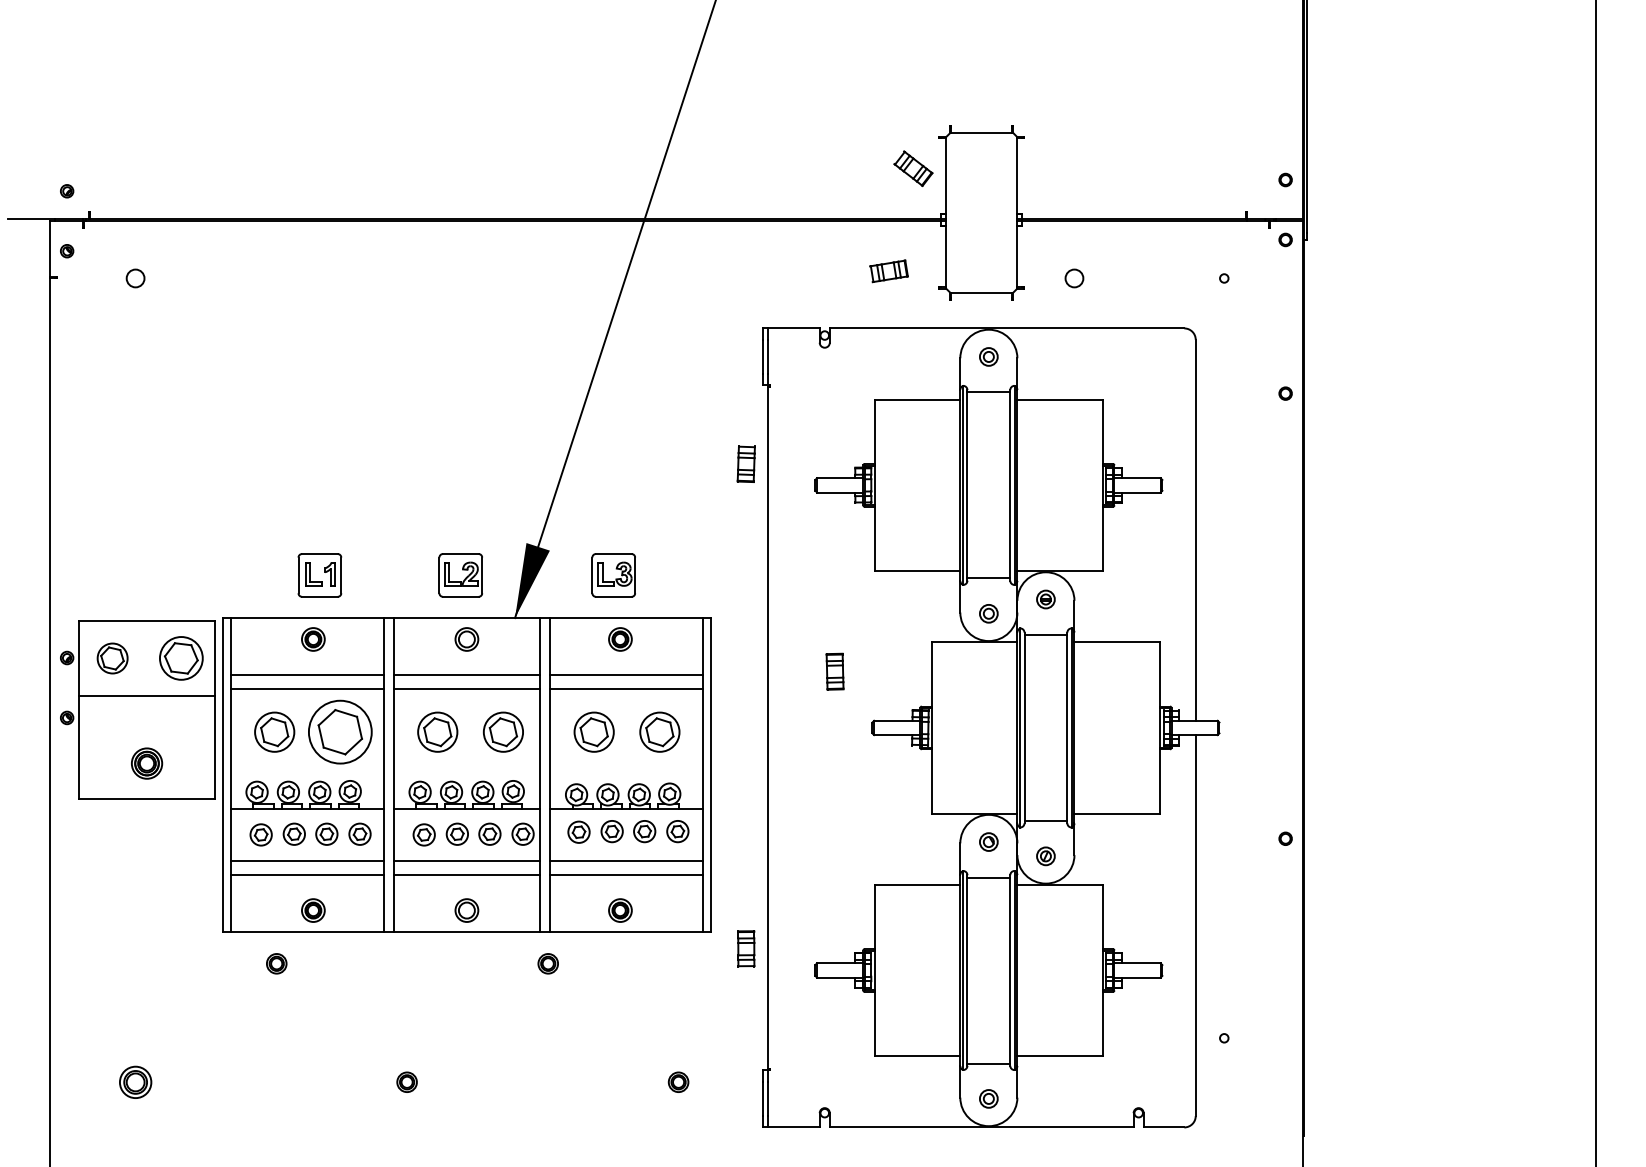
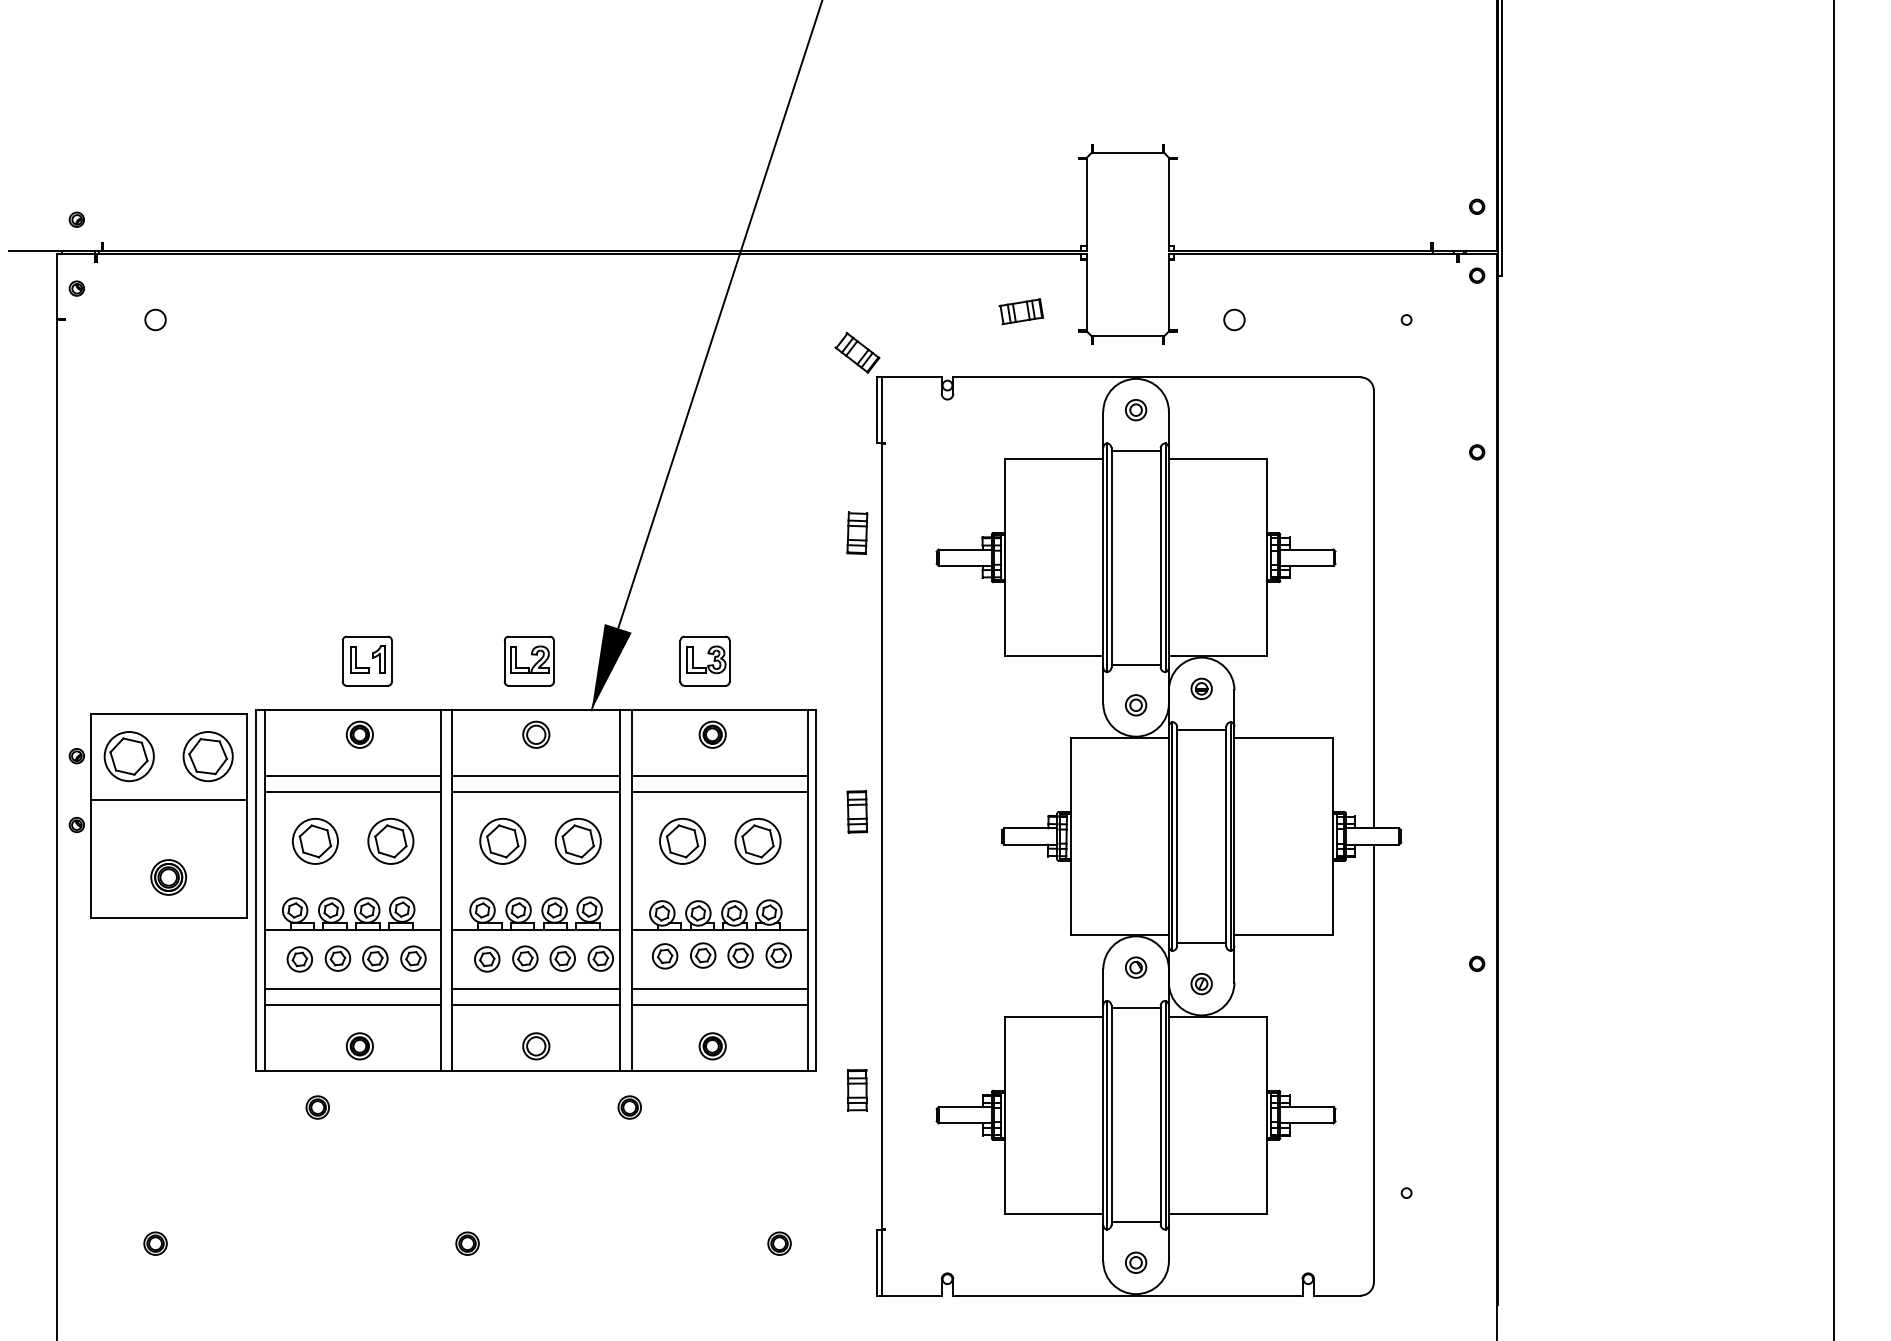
part: (913, 168) -> (857, 352), moved
part: (112, 658) -> (128, 756), size x1.43
part: (834, 671) -> (856, 811), moved
part: (340, 732) -> (390, 841), size x0.62
part: (135, 1082) -> (155, 1243), size x0.62

